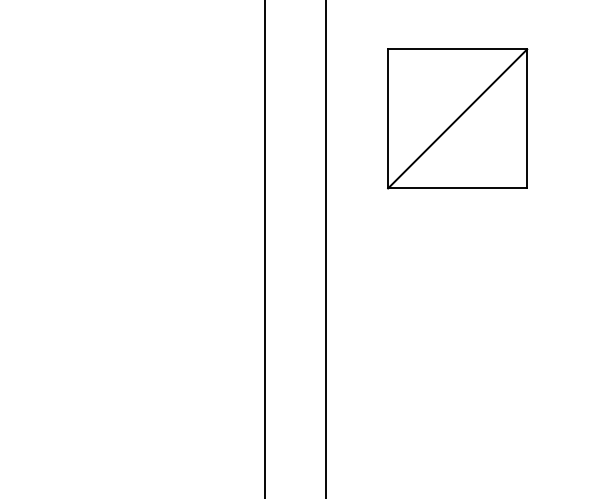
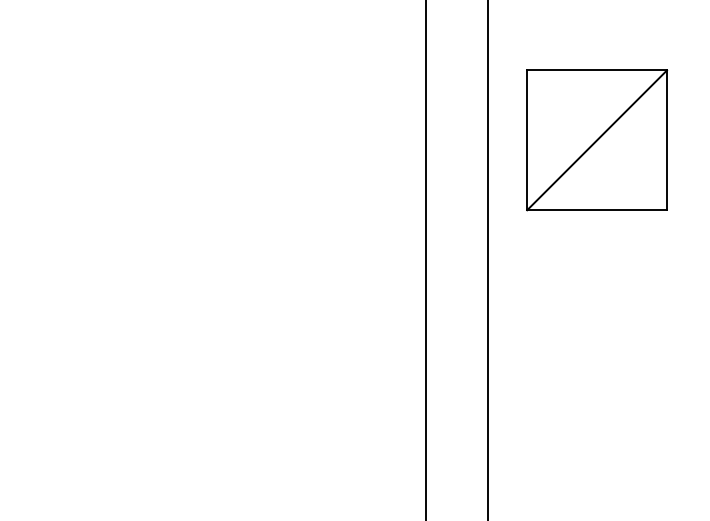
part: (458, 119) -> (597, 140), moved

